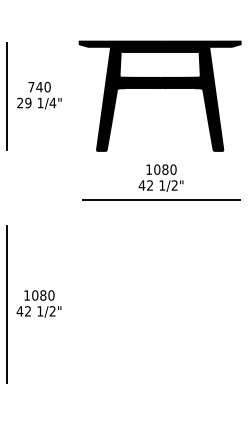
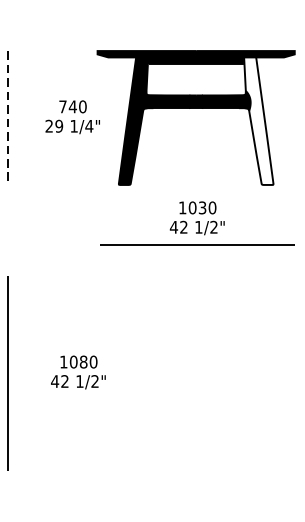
text: (39, 95) -> (72, 117), moved
line: (6, 96) -> (7, 118), solid -> dashed
fill: (211, 98) -> (259, 120), removed
text: (165, 169) -> (202, 207), 1080 -> 1030
text: (38, 303) -> (77, 371), moved

